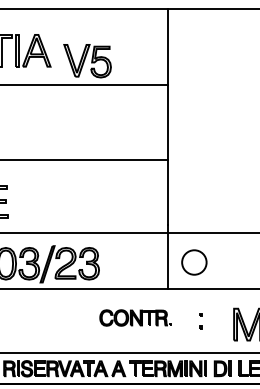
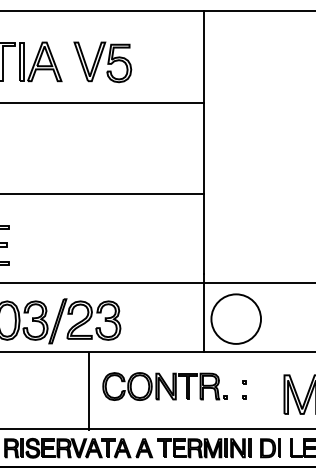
part: (87, 61) -> (102, 62), moved
circle: (193, 262) -> (235, 319), size x1.67
part: (135, 317) -> (164, 385), size x1.43
line: (72, 322) -> (88, 392), added

